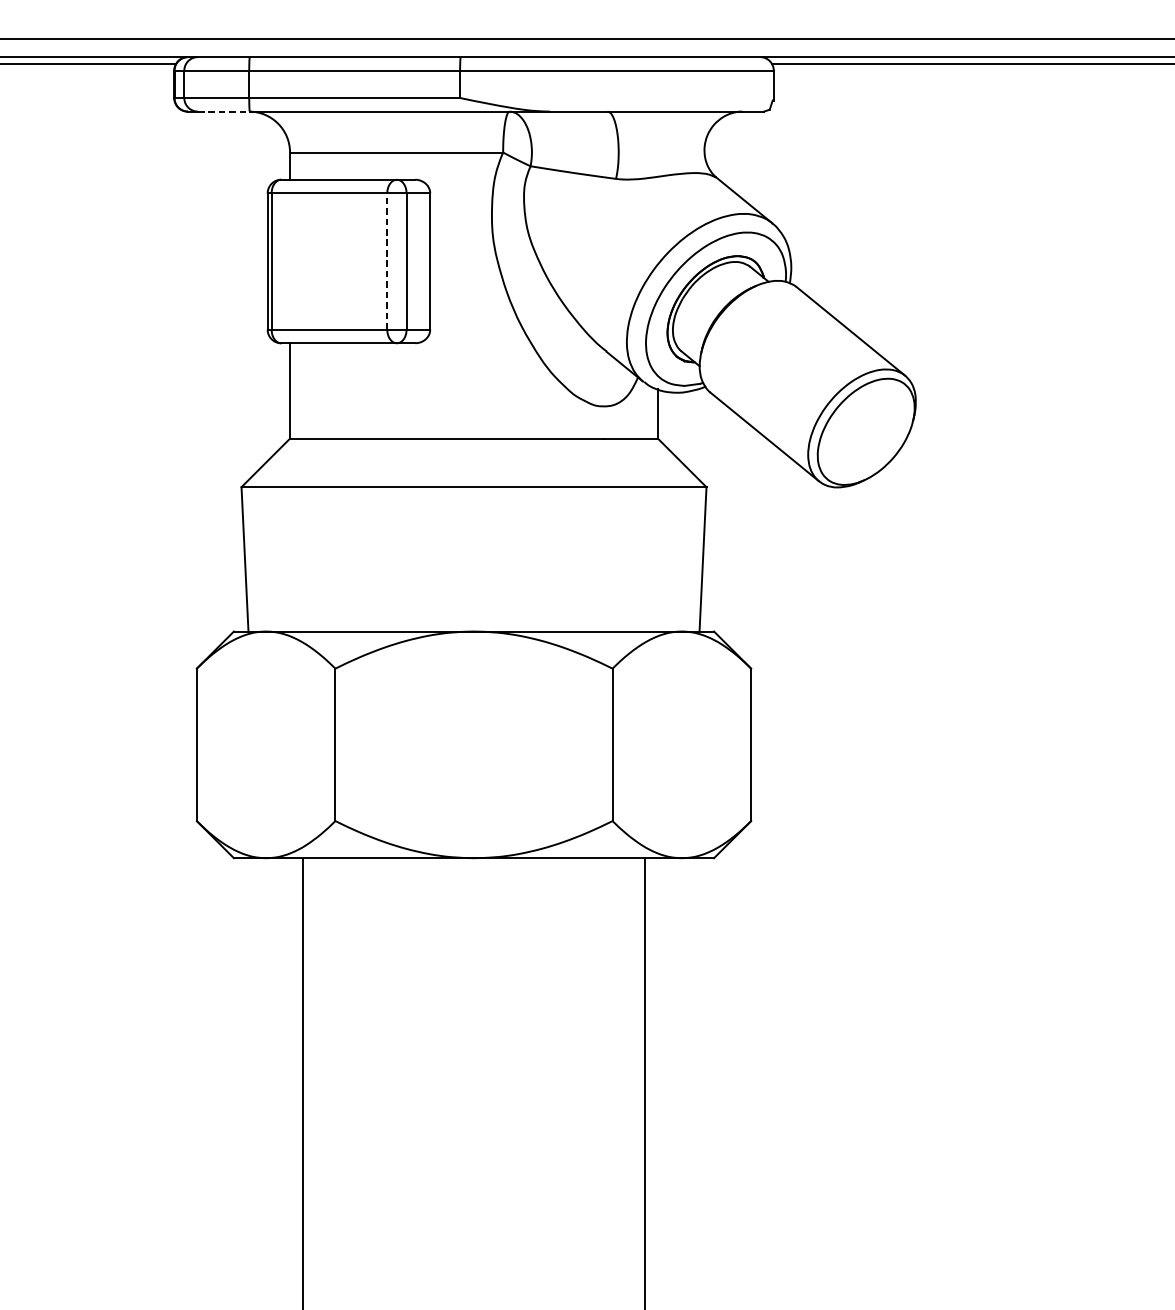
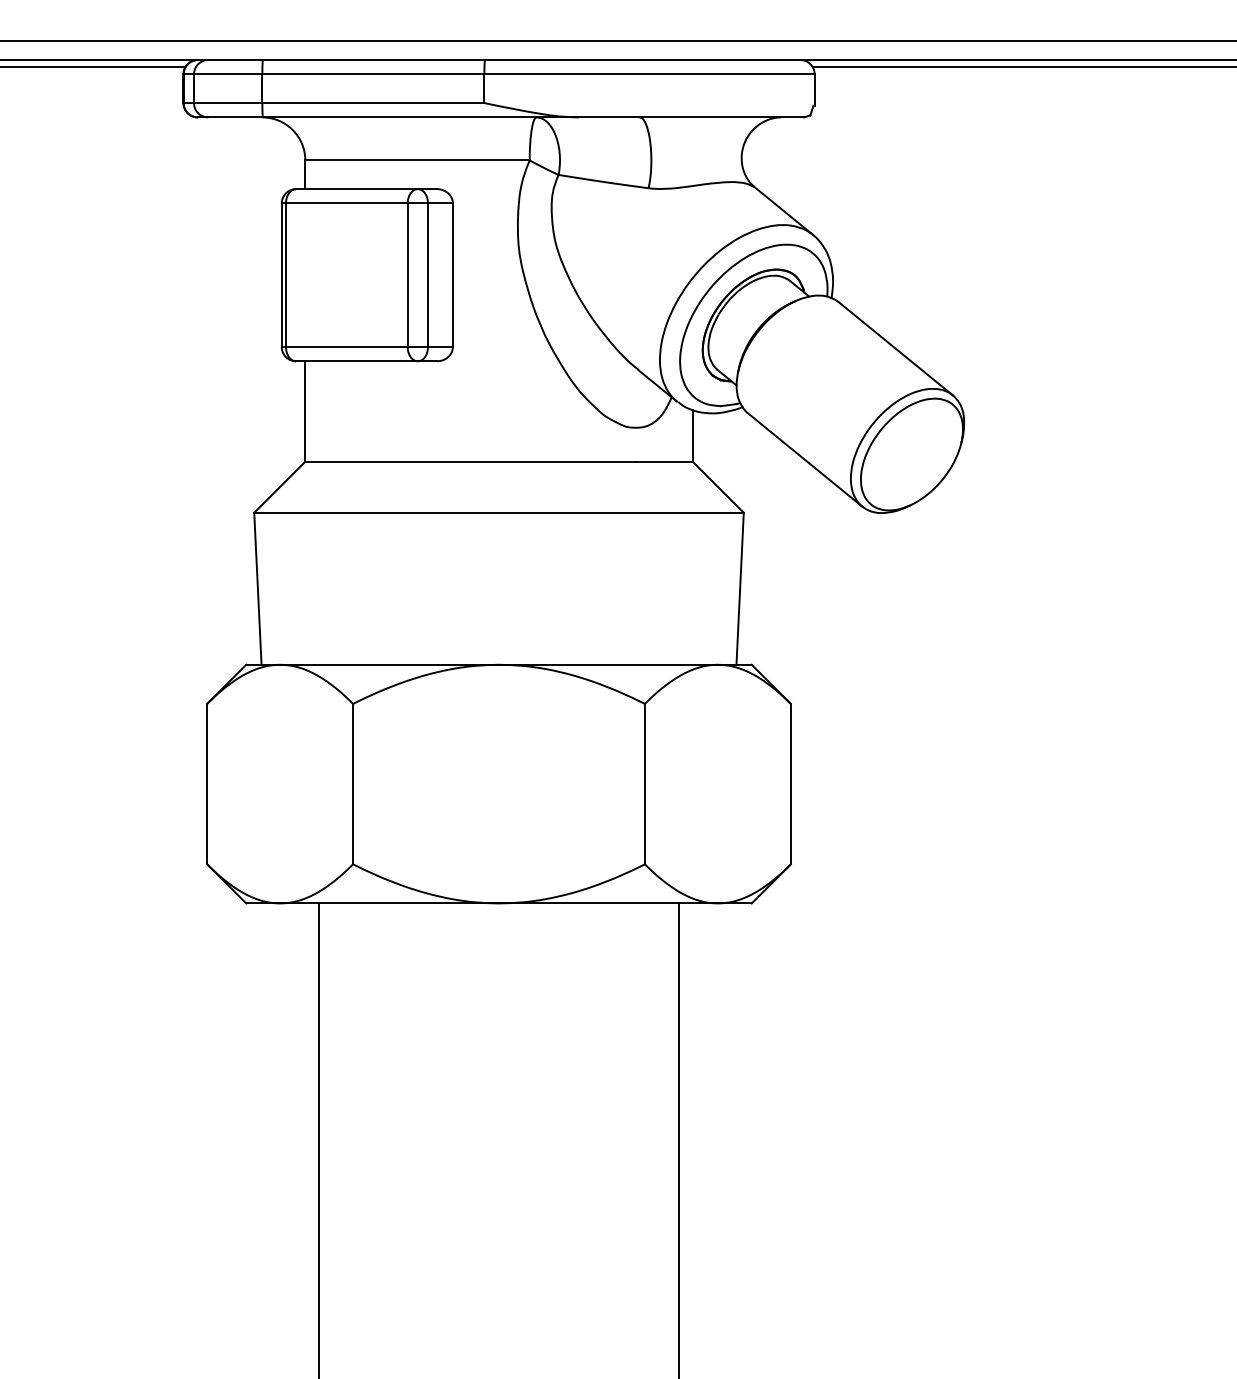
line: (224, 111) -> (236, 117), dashed -> solid
line: (387, 261) -> (407, 275), dashed -> solid

